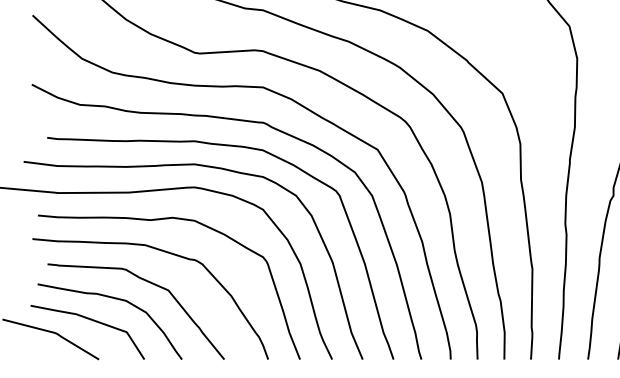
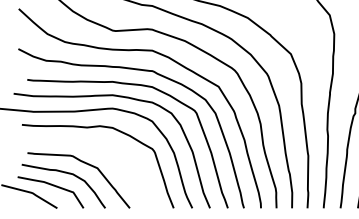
curve: (163, 252) -> (94, 146), removed

